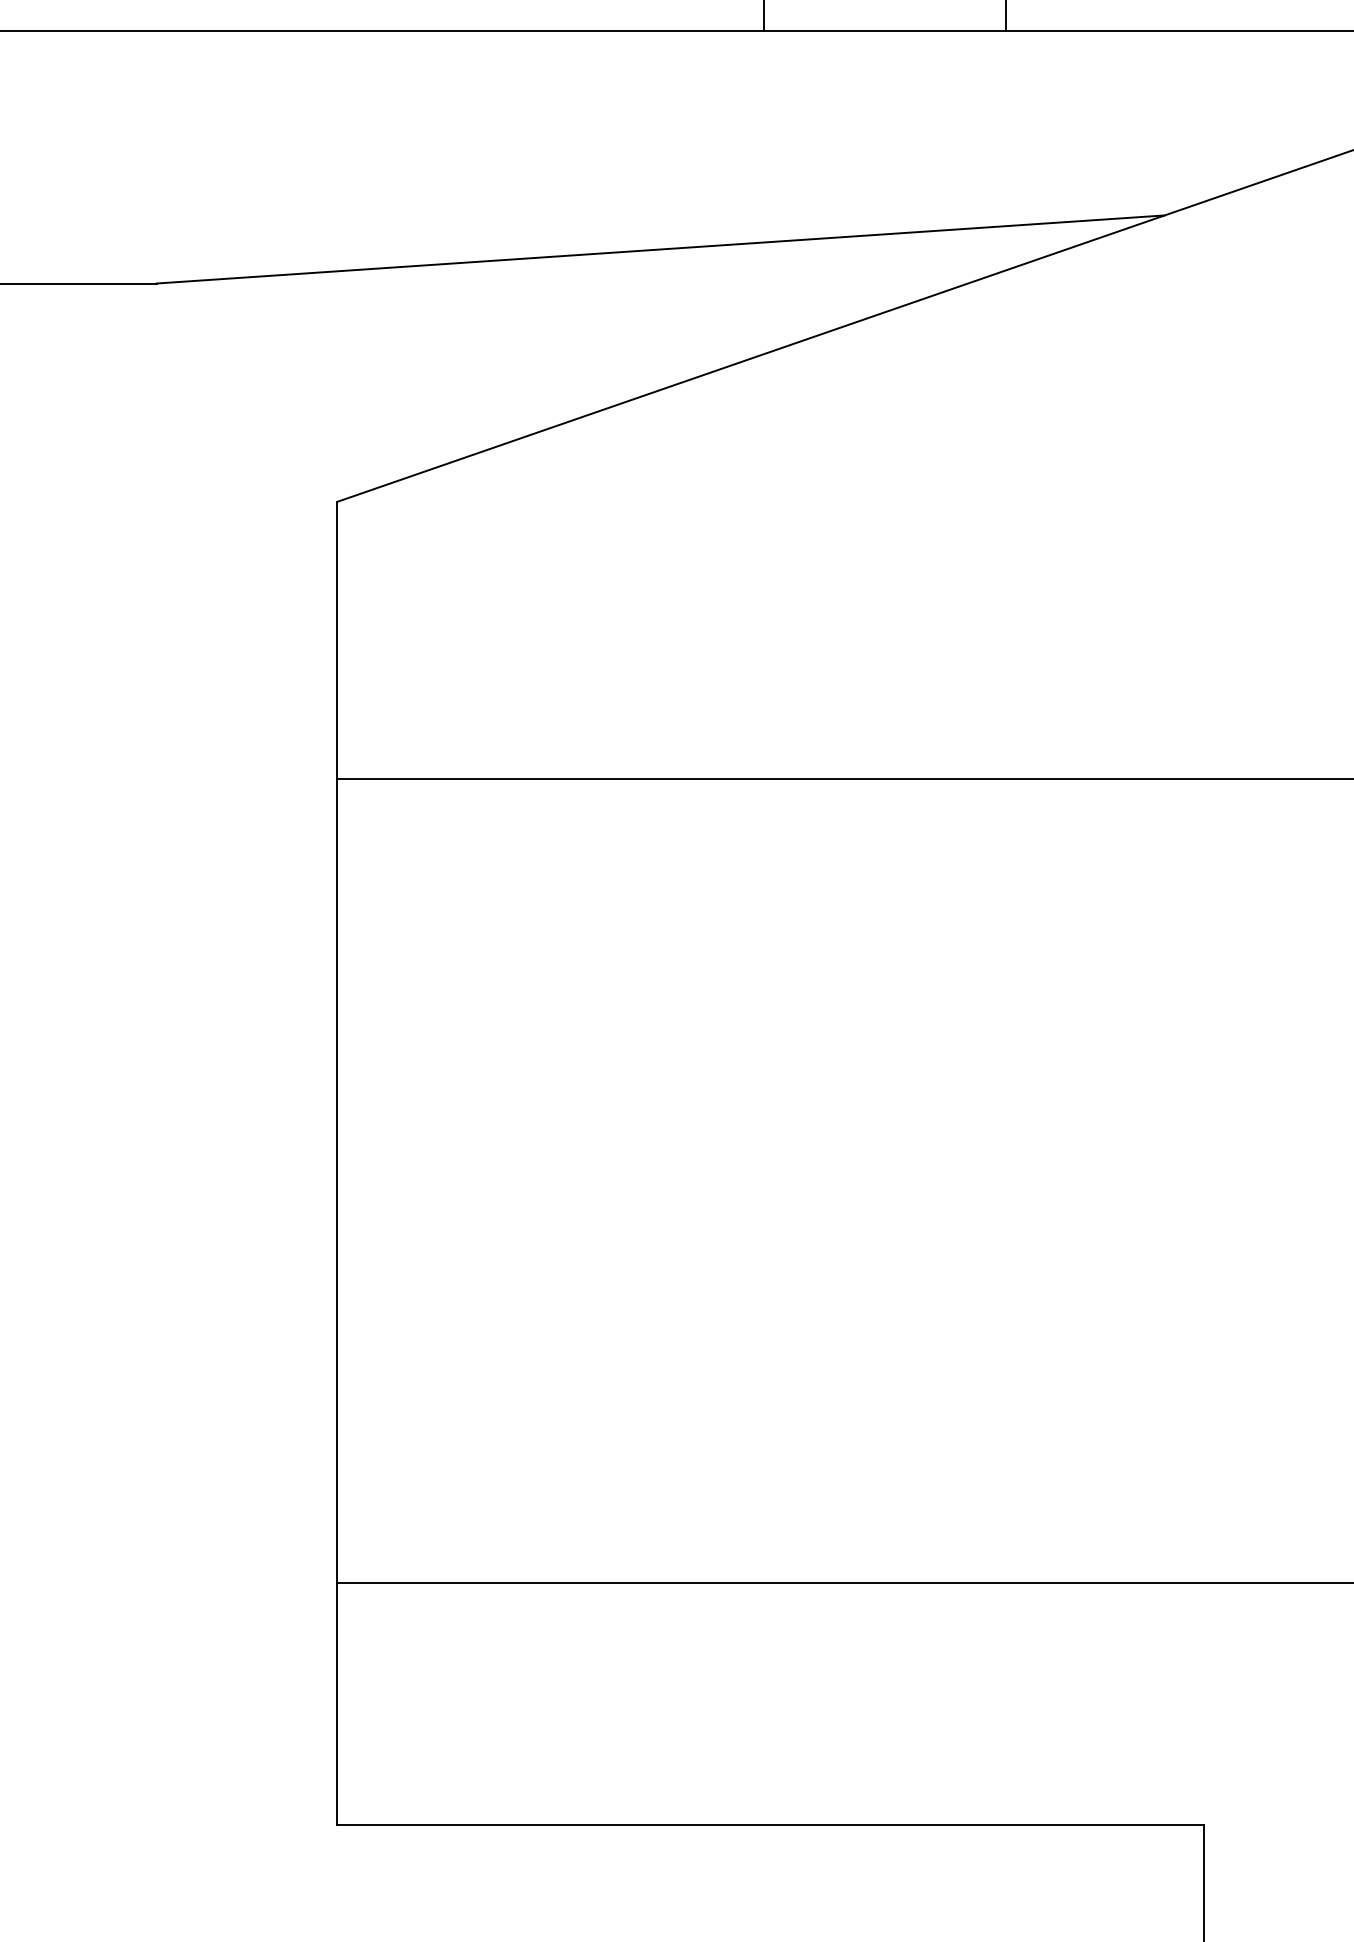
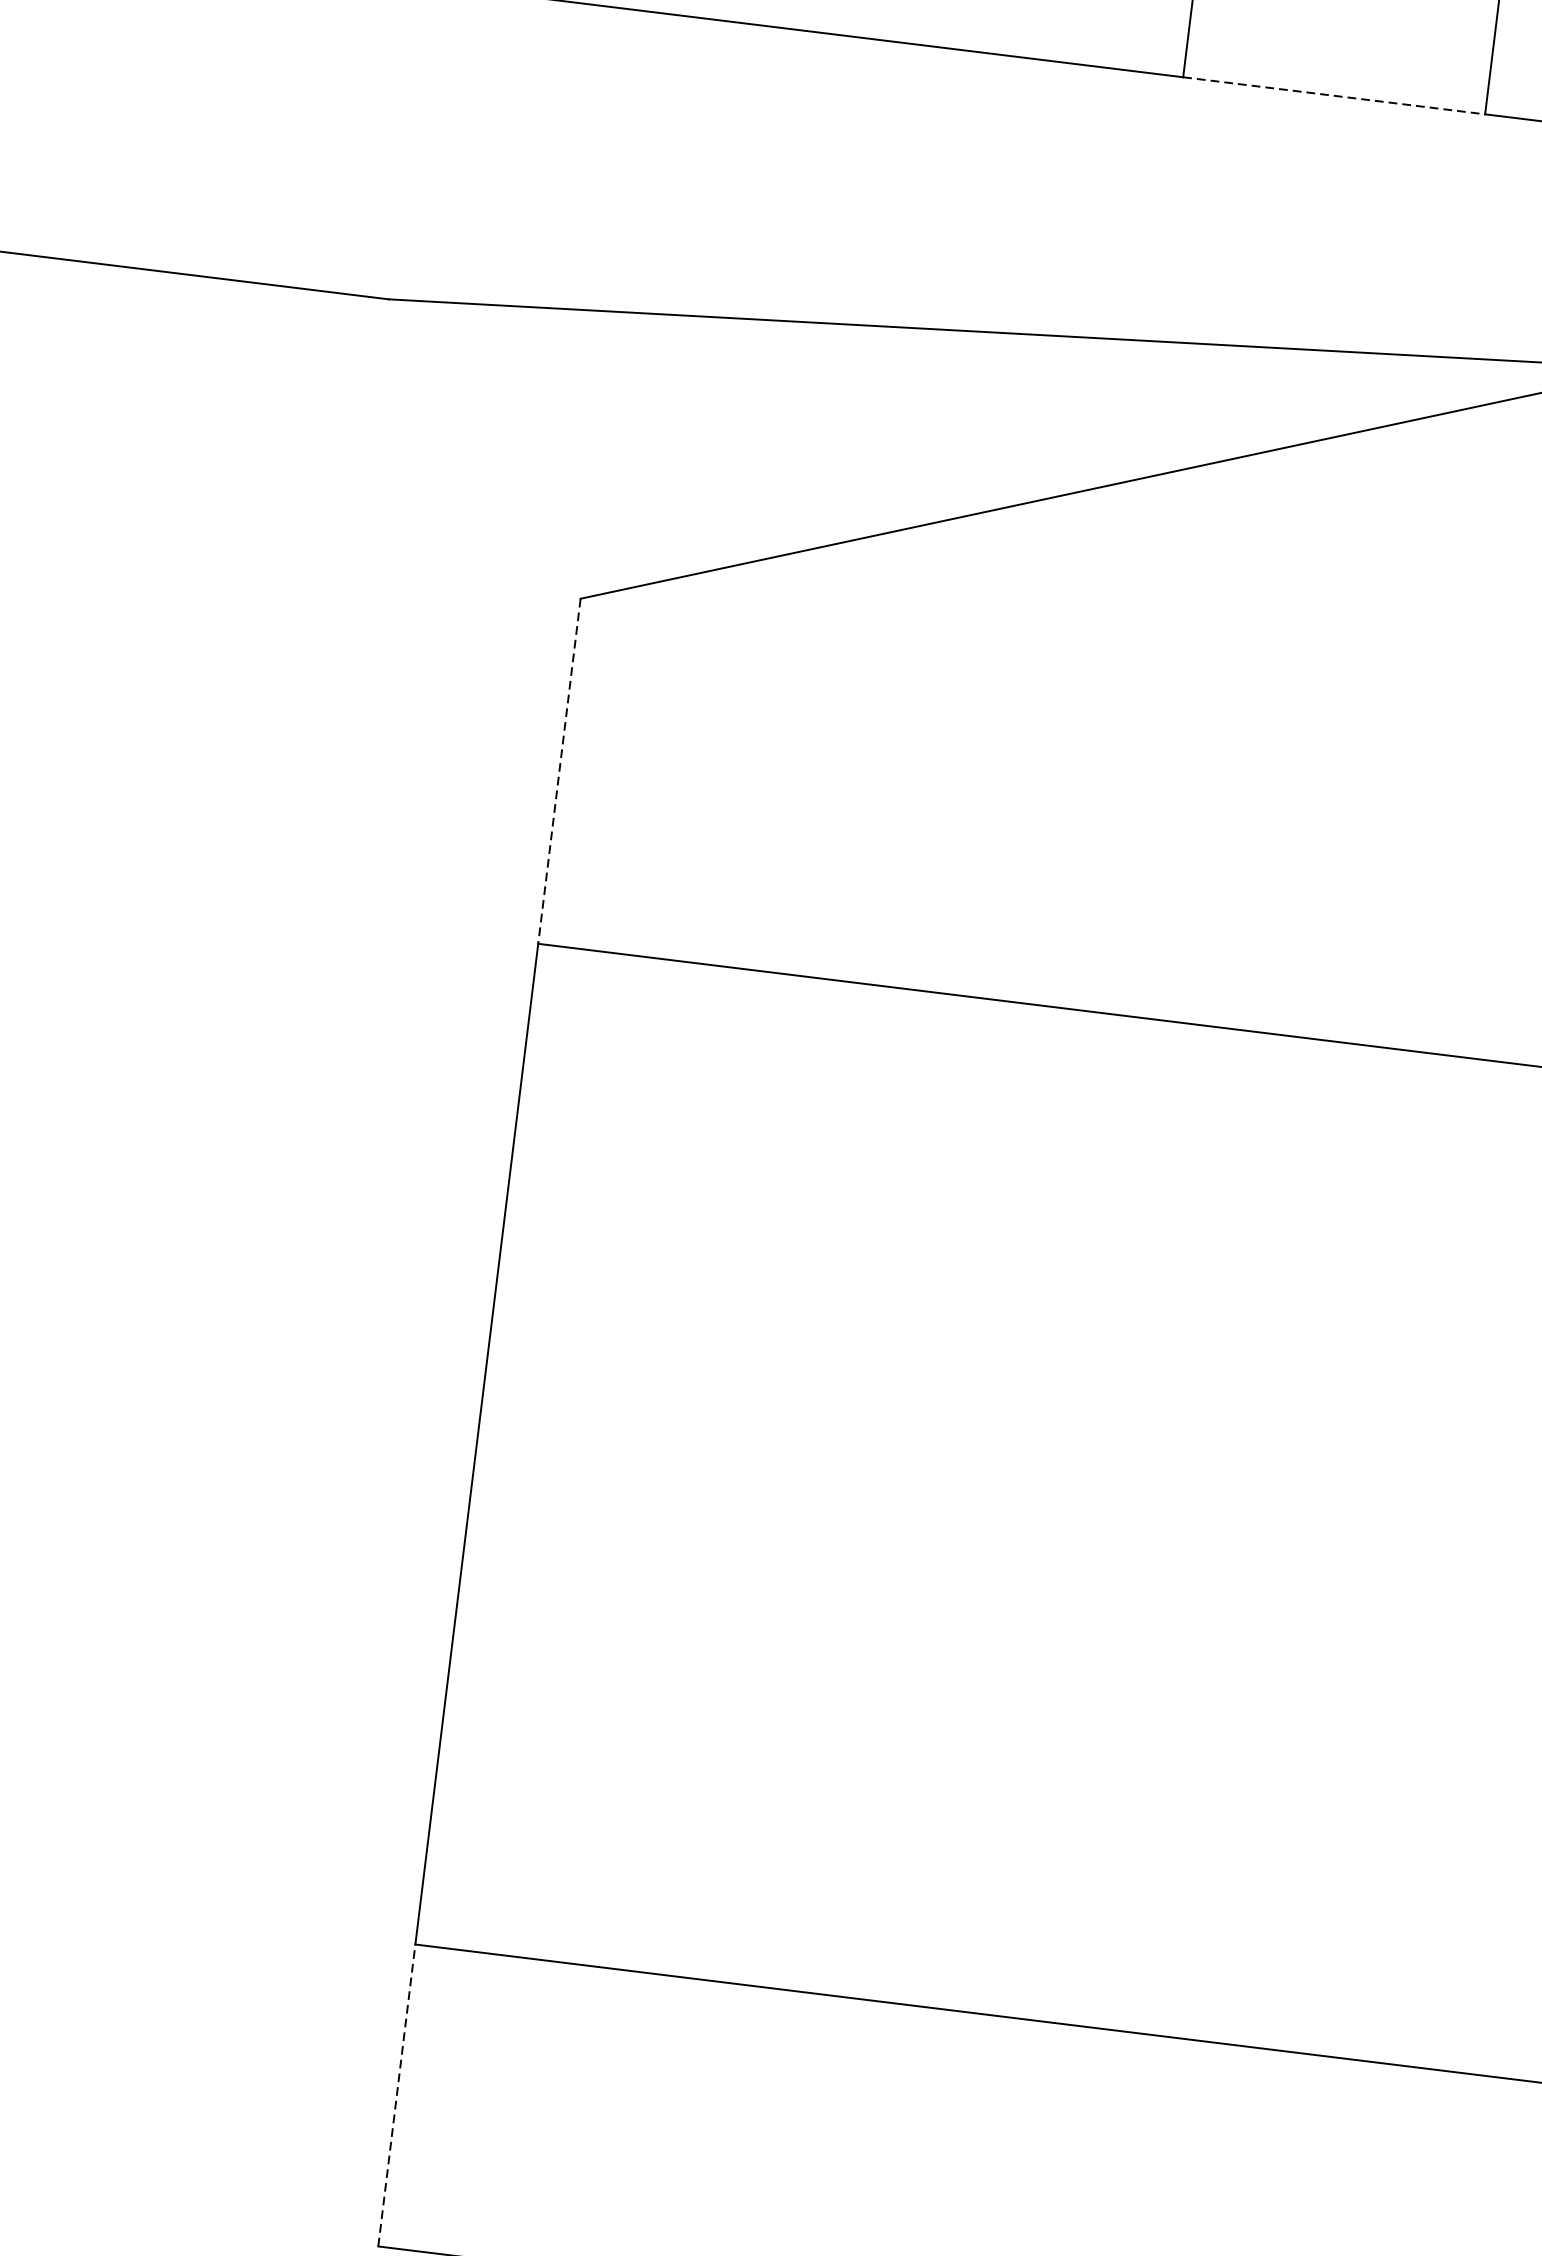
line: (885, 30) -> (1334, 95), solid -> dashed
line: (337, 640) -> (559, 771), solid -> dashed
line: (337, 1703) -> (397, 2094), solid -> dashed

